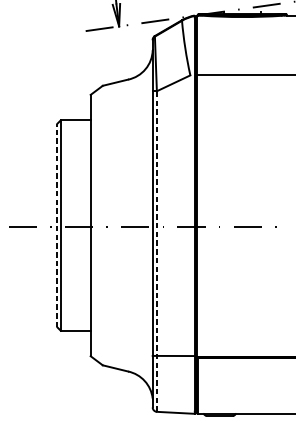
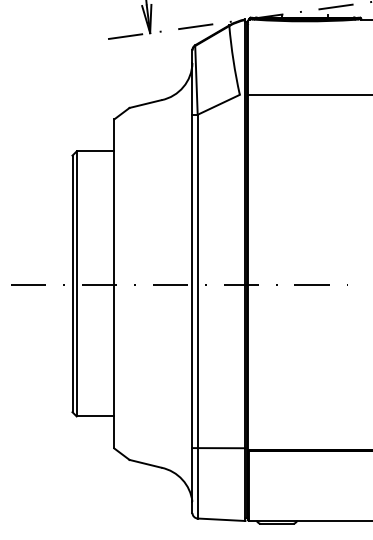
line: (57, 225) -> (72, 283), dashed -> solid
line: (156, 251) -> (197, 316), dashed -> solid

